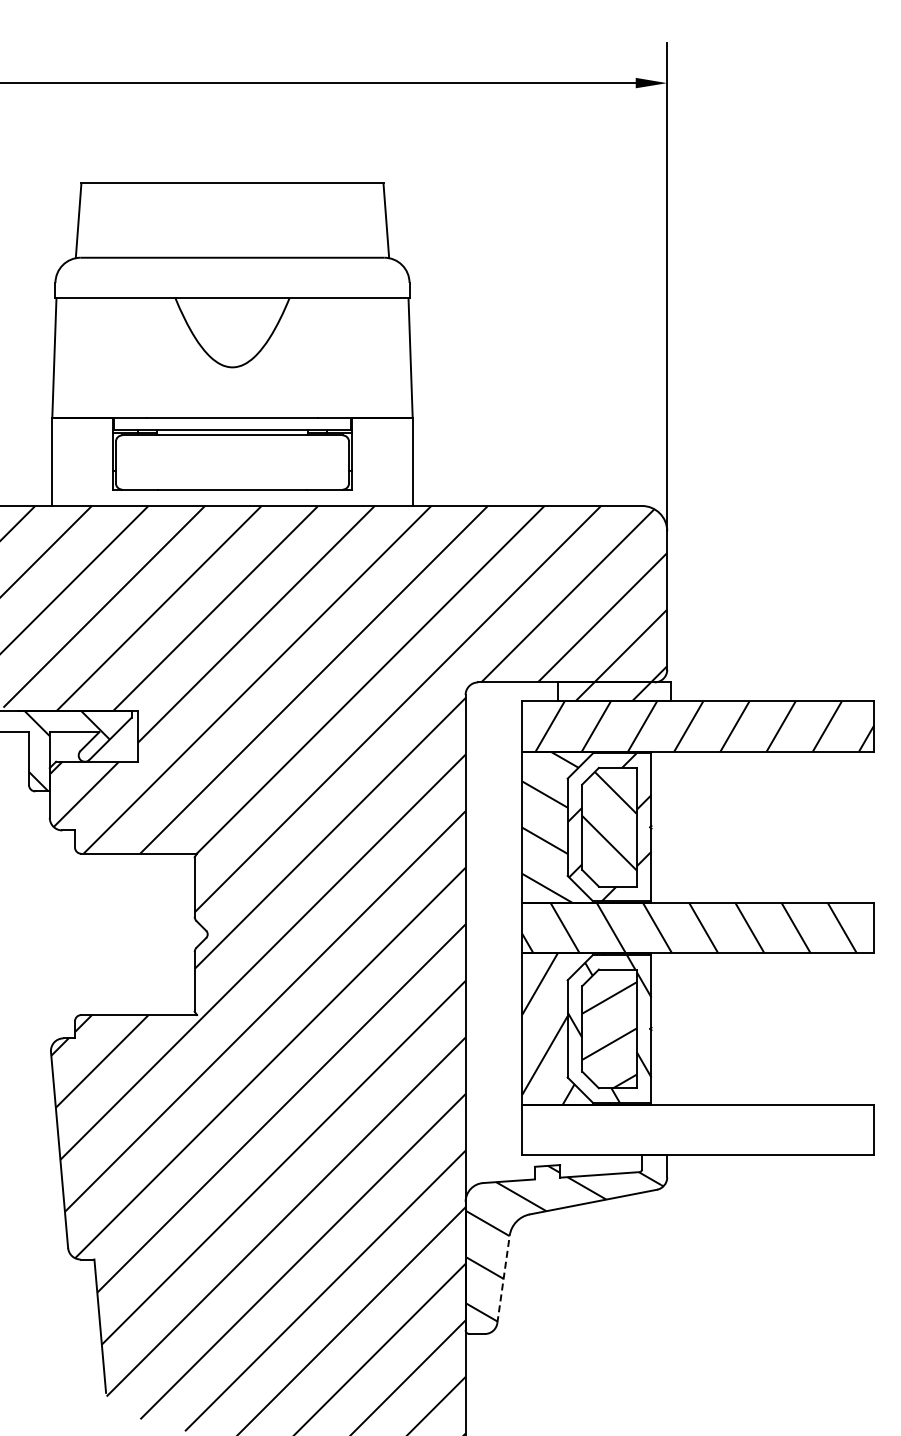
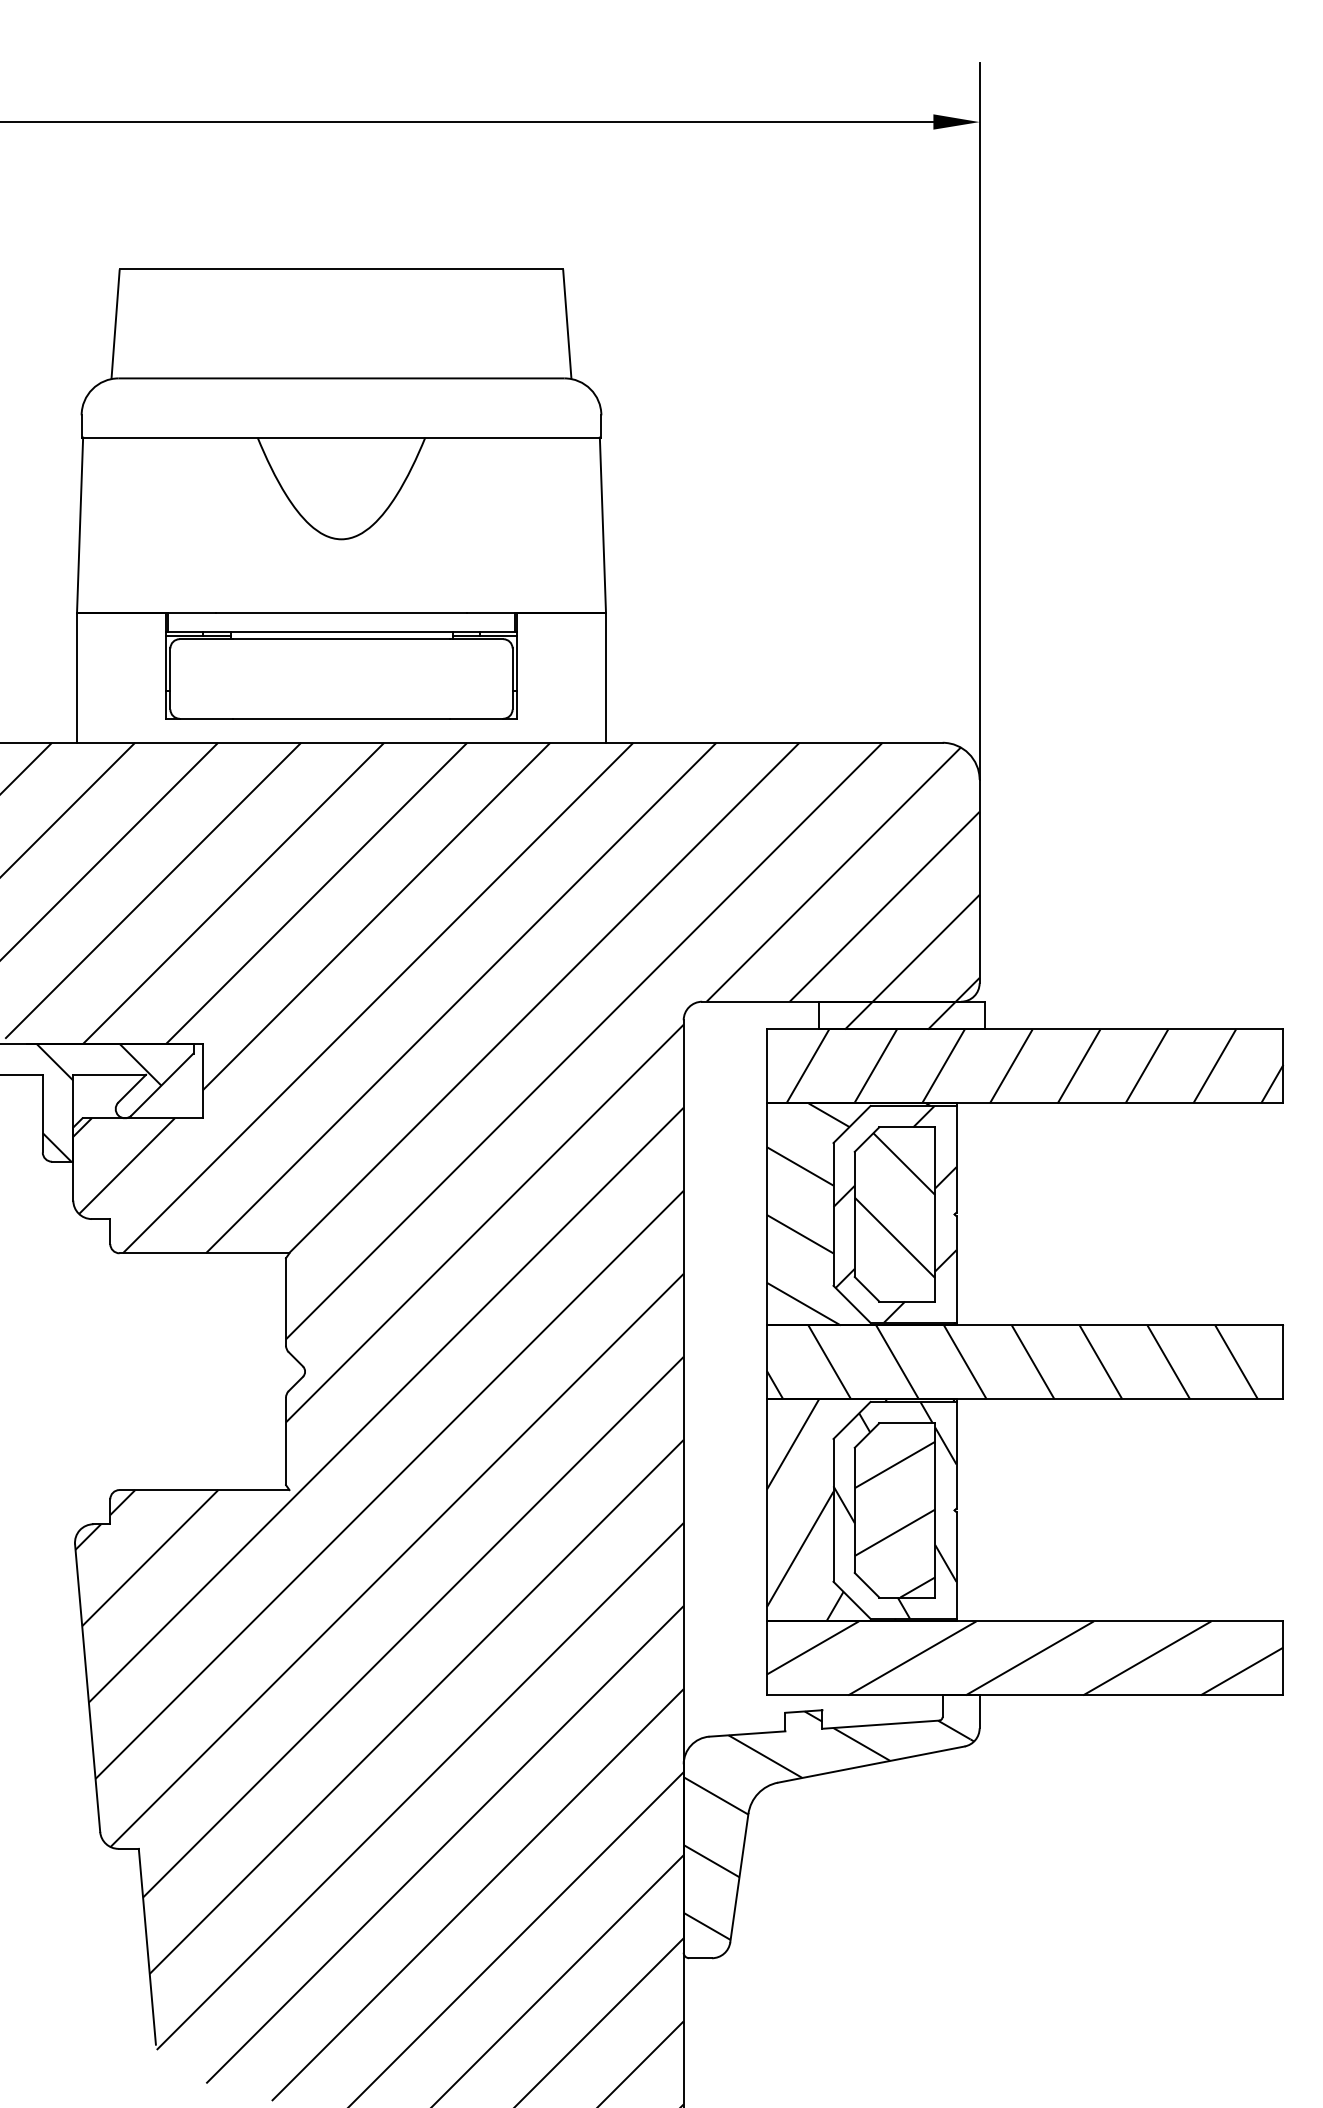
hatch: (698, 1129) -> (1025, 1658), added
line: (503, 1278) -> (739, 1876), dashed -> solid

